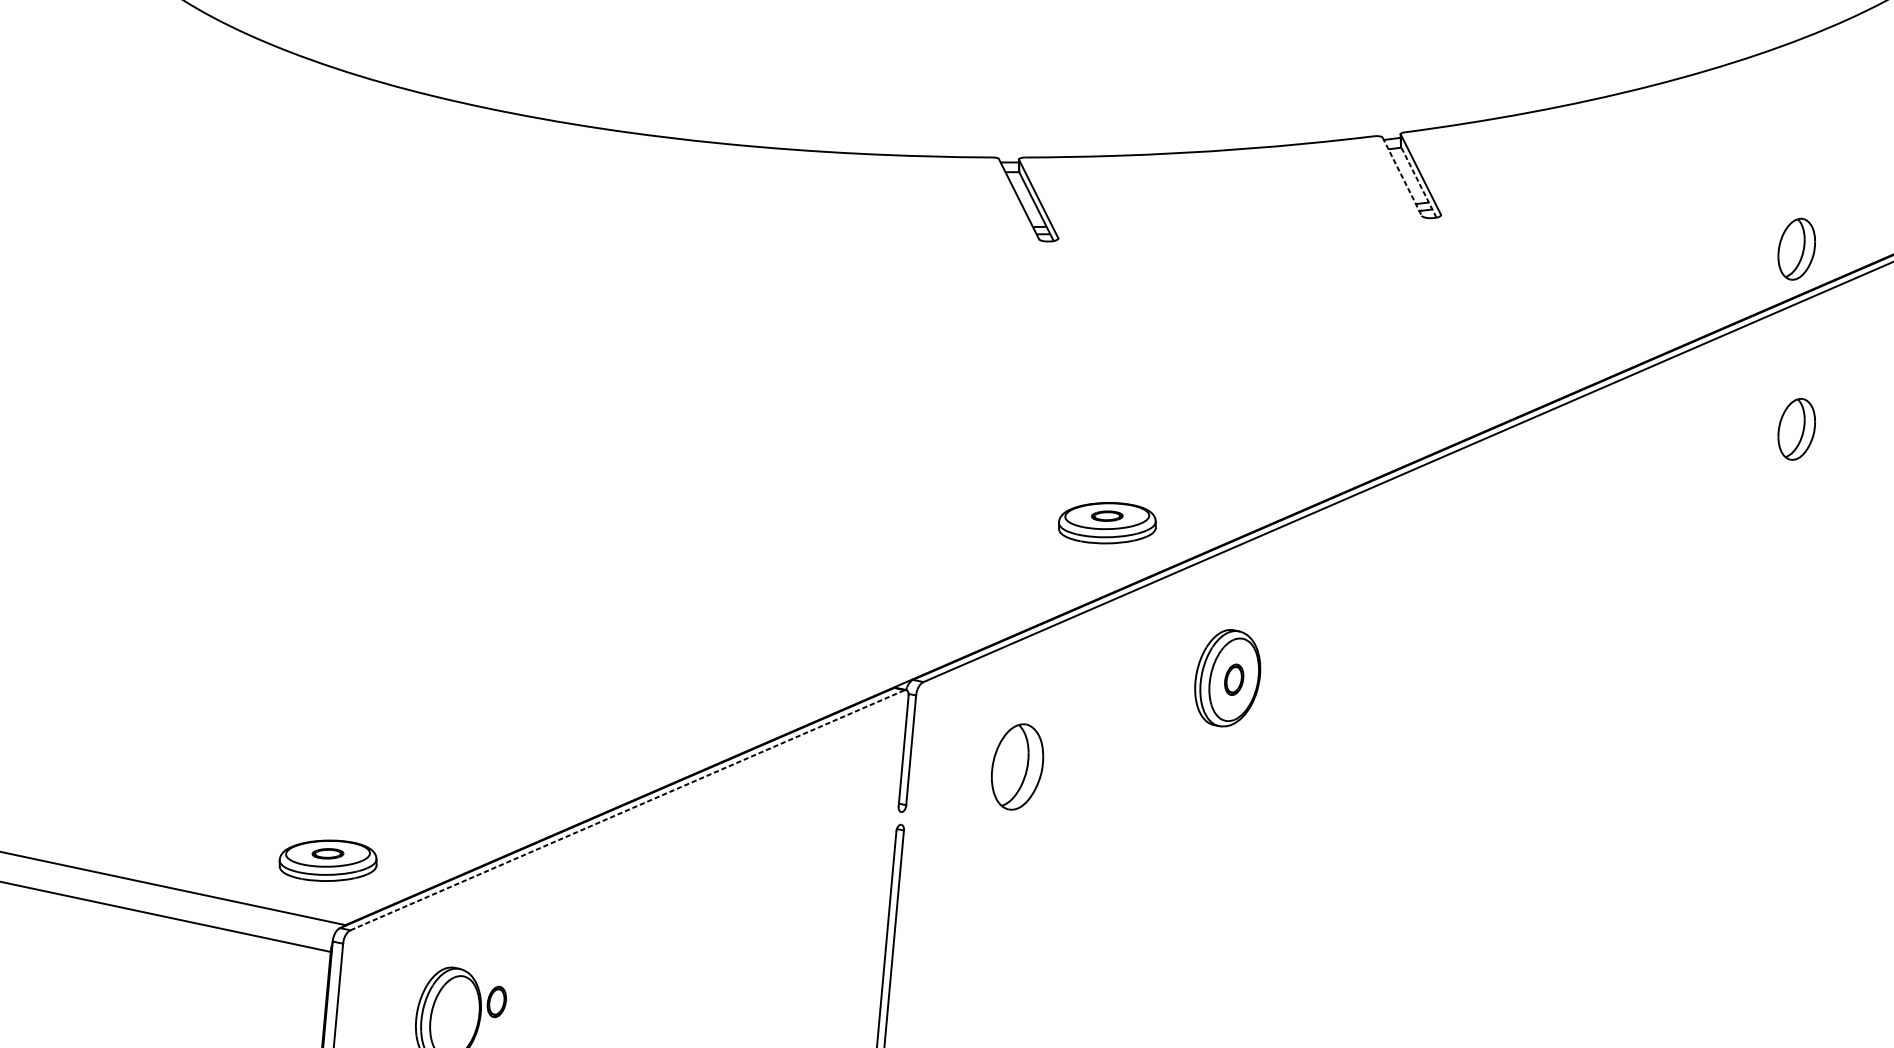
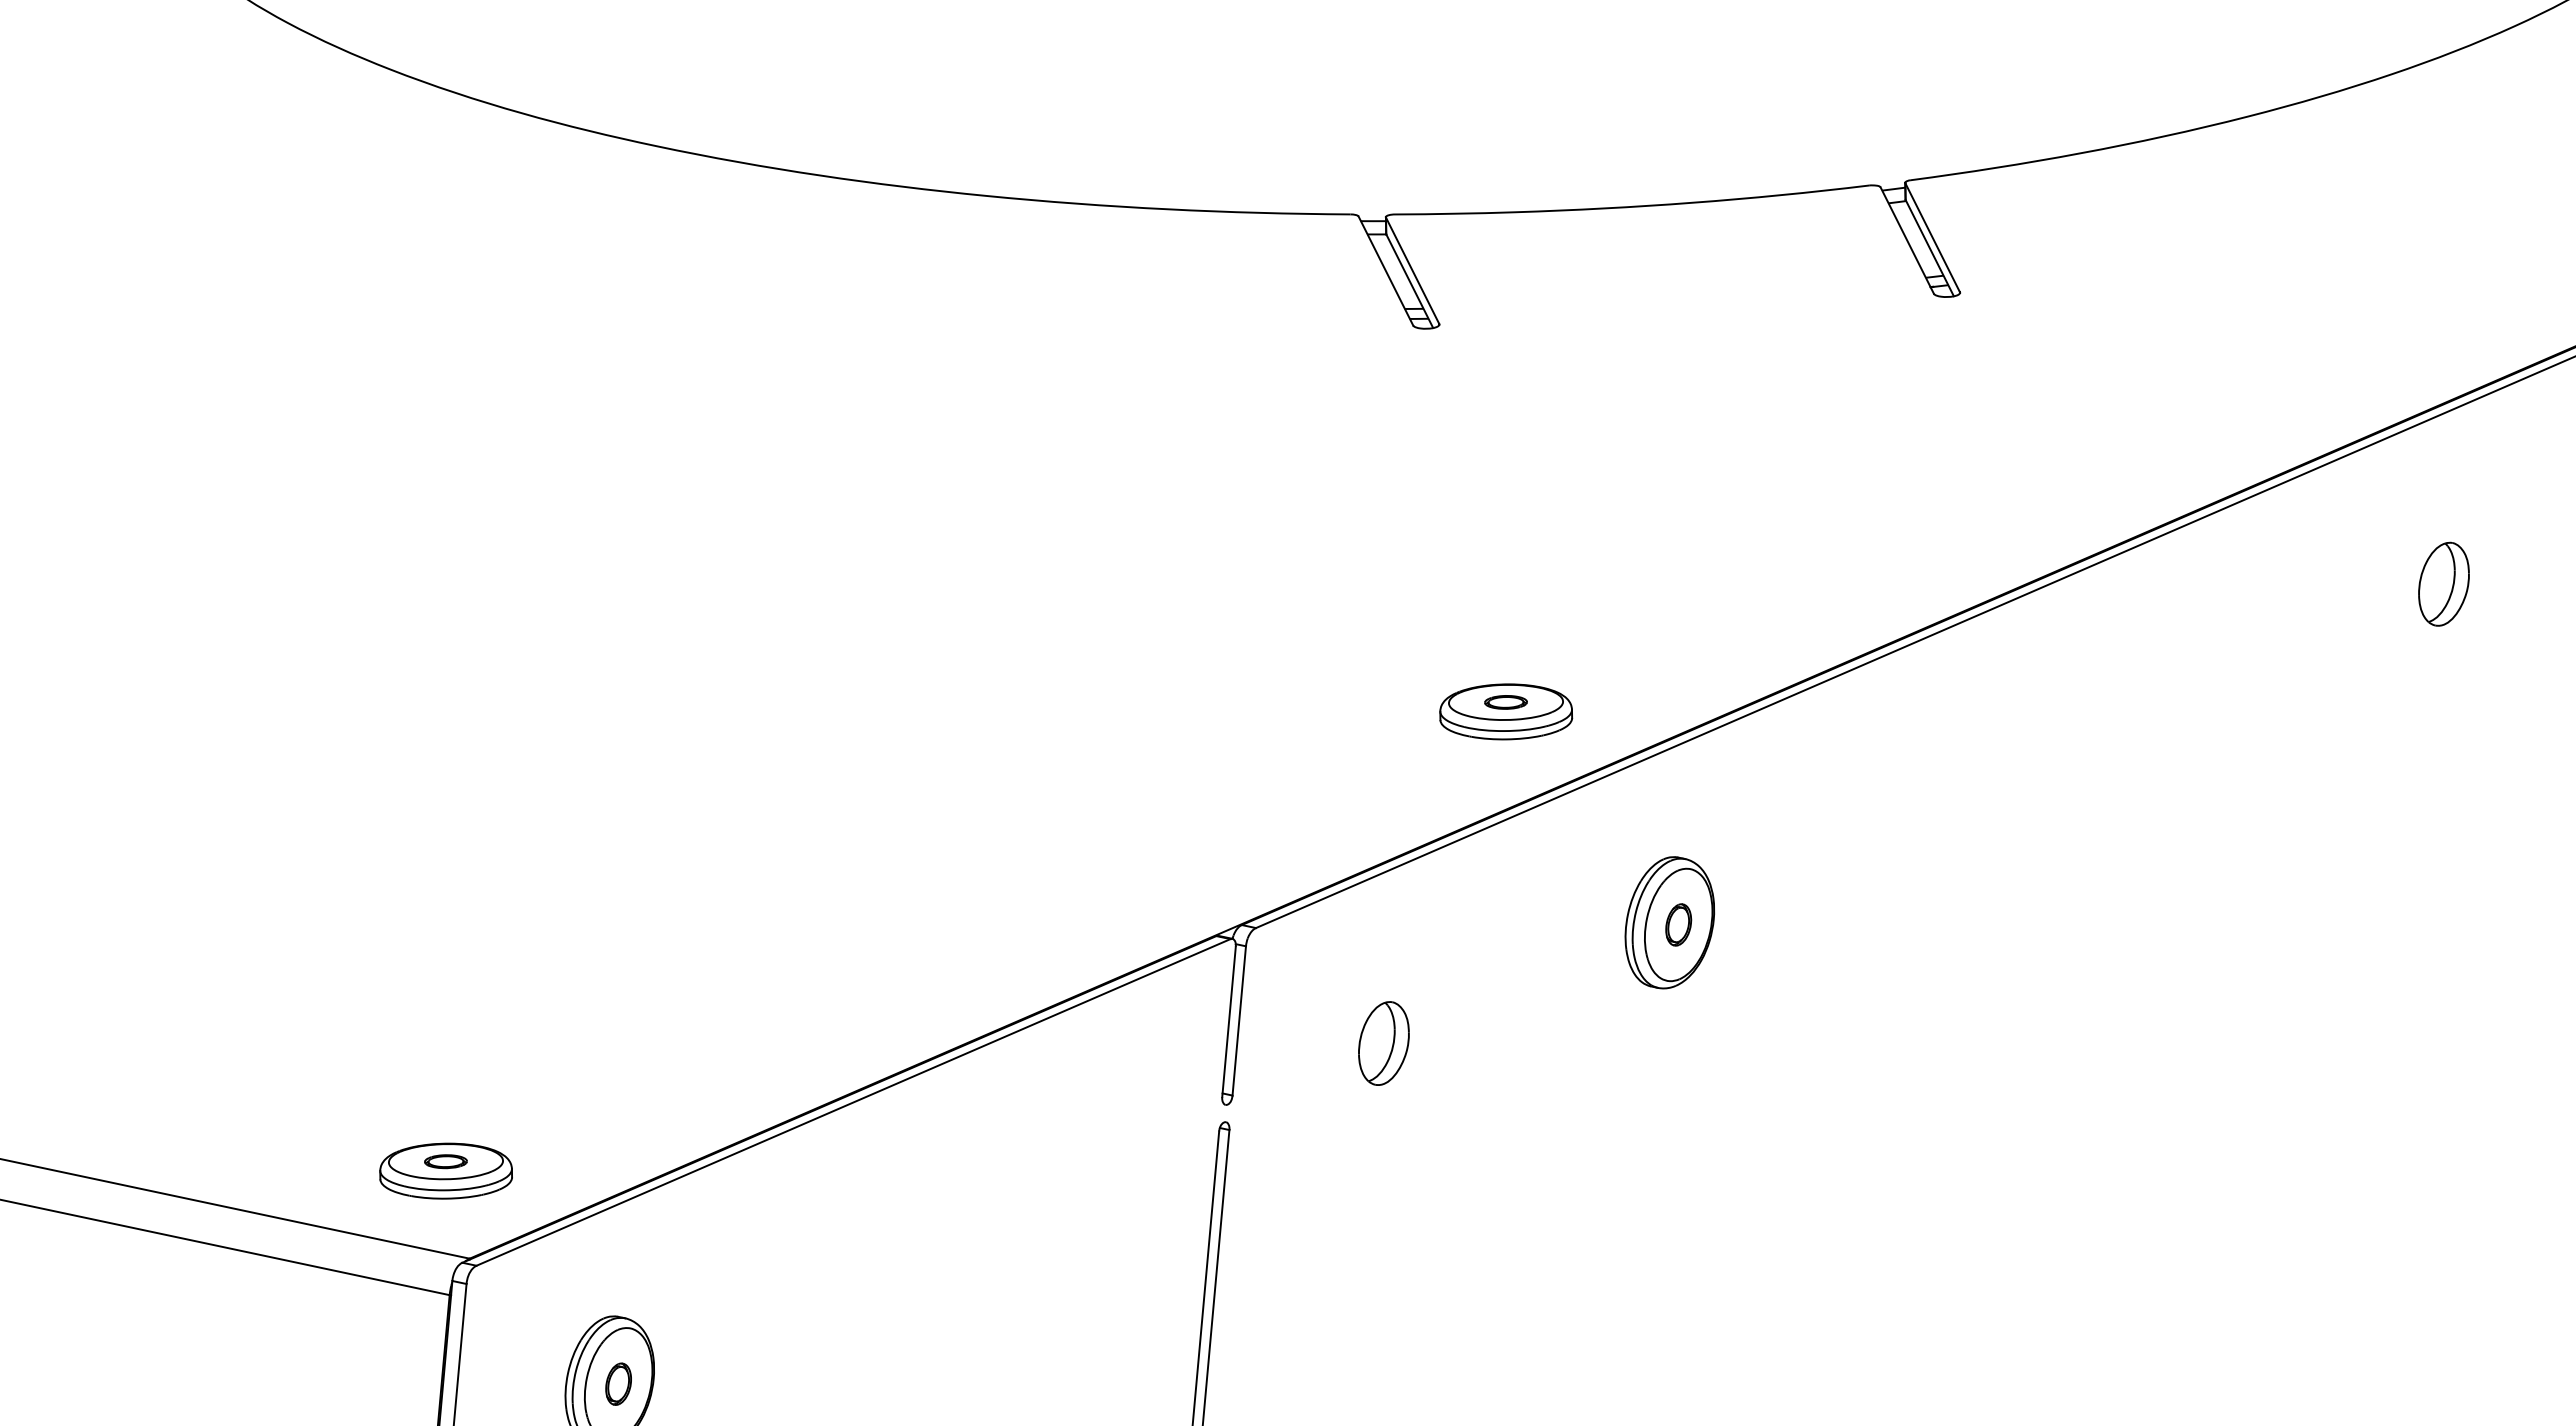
line: (1402, 177) -> (1907, 241), dashed -> solid
line: (1418, 182) -> (1929, 248), dashed -> solid
part: (1796, 248) -> (2443, 338), removed
part: (1017, 766) -> (1383, 1043), size x0.71
line: (627, 810) -> (853, 1102), dashed -> solid
part: (496, 1001) -> (618, 1383), moved

